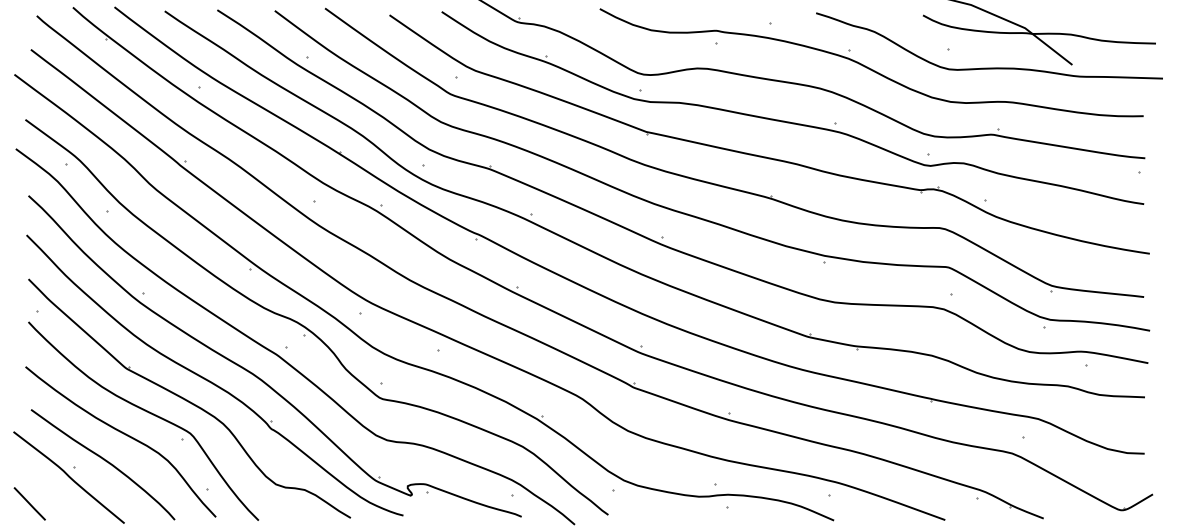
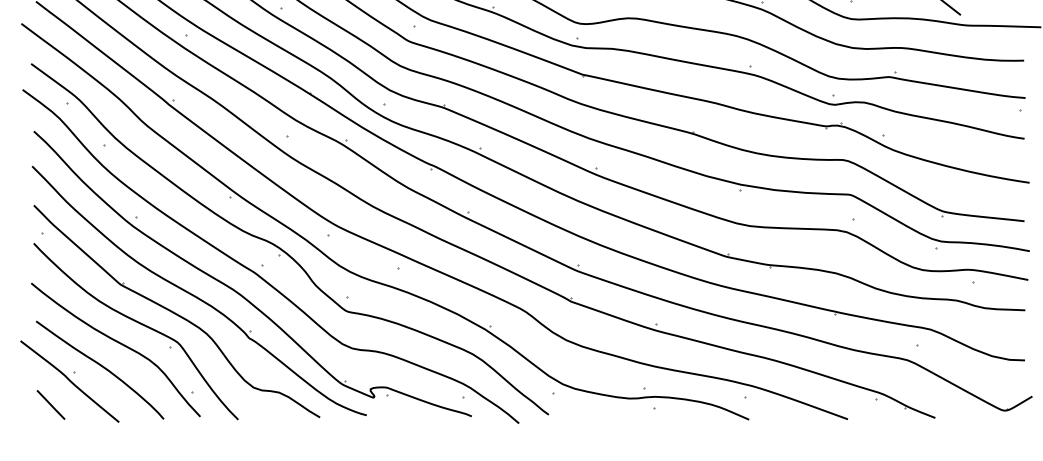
line: (29, 503) -> (50, 404), moved

